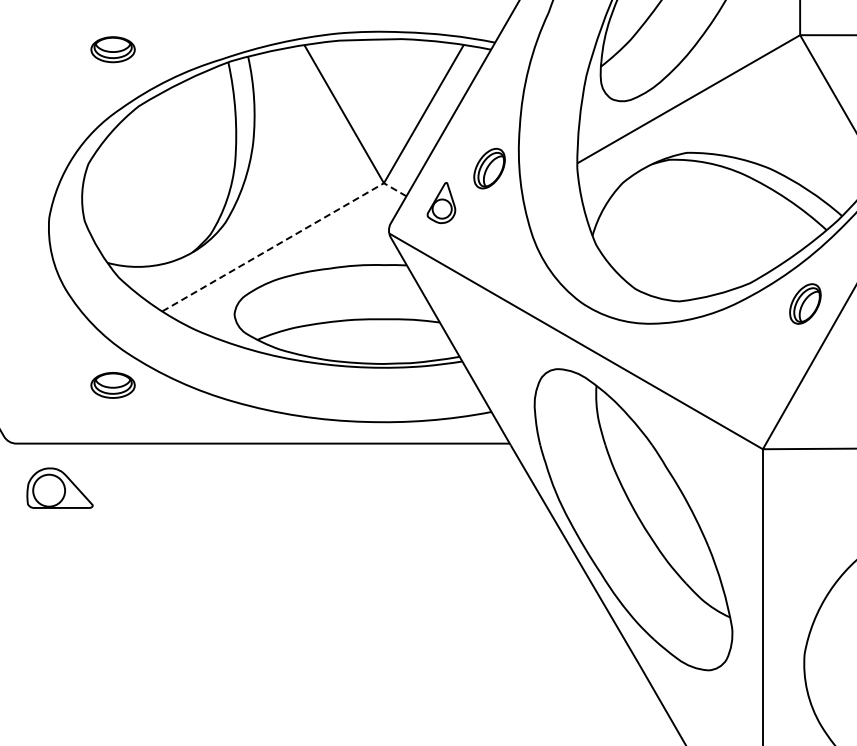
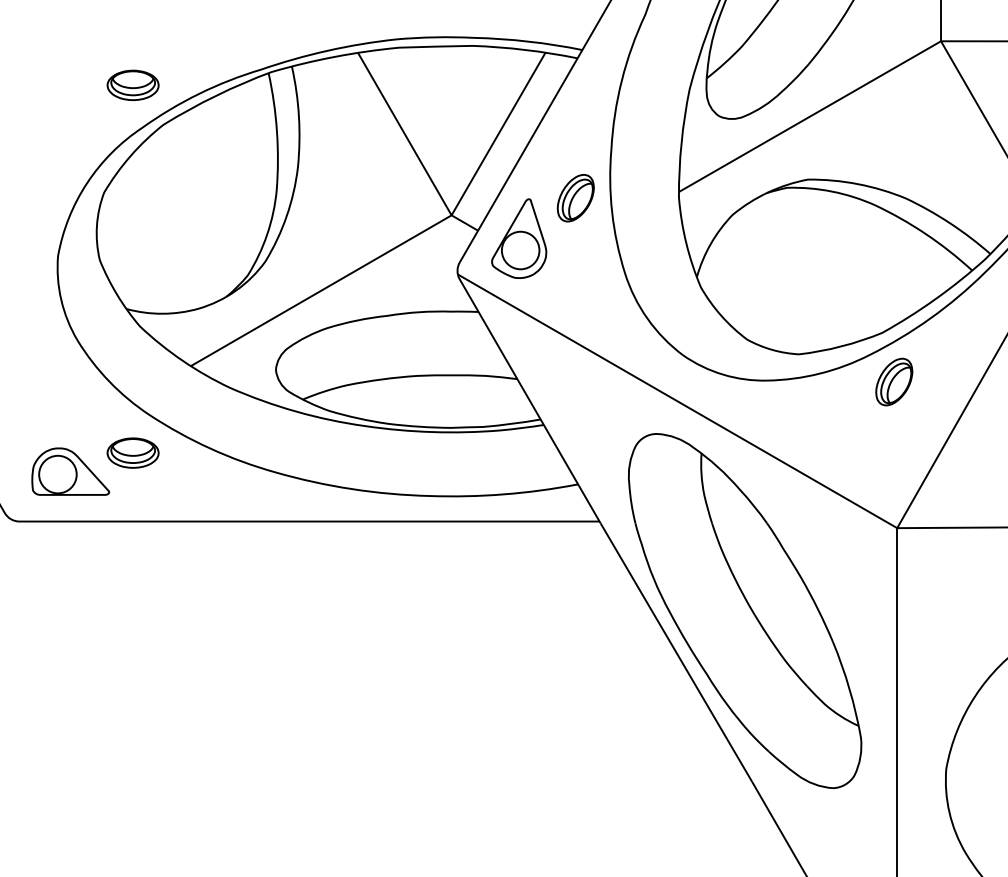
part: (112, 49) -> (132, 85), moved
part: (441, 202) -> (519, 238), size x1.67
line: (284, 240) -> (334, 282), dashed -> solid
part: (805, 303) -> (894, 381), moved
part: (59, 487) -> (70, 470), moved

